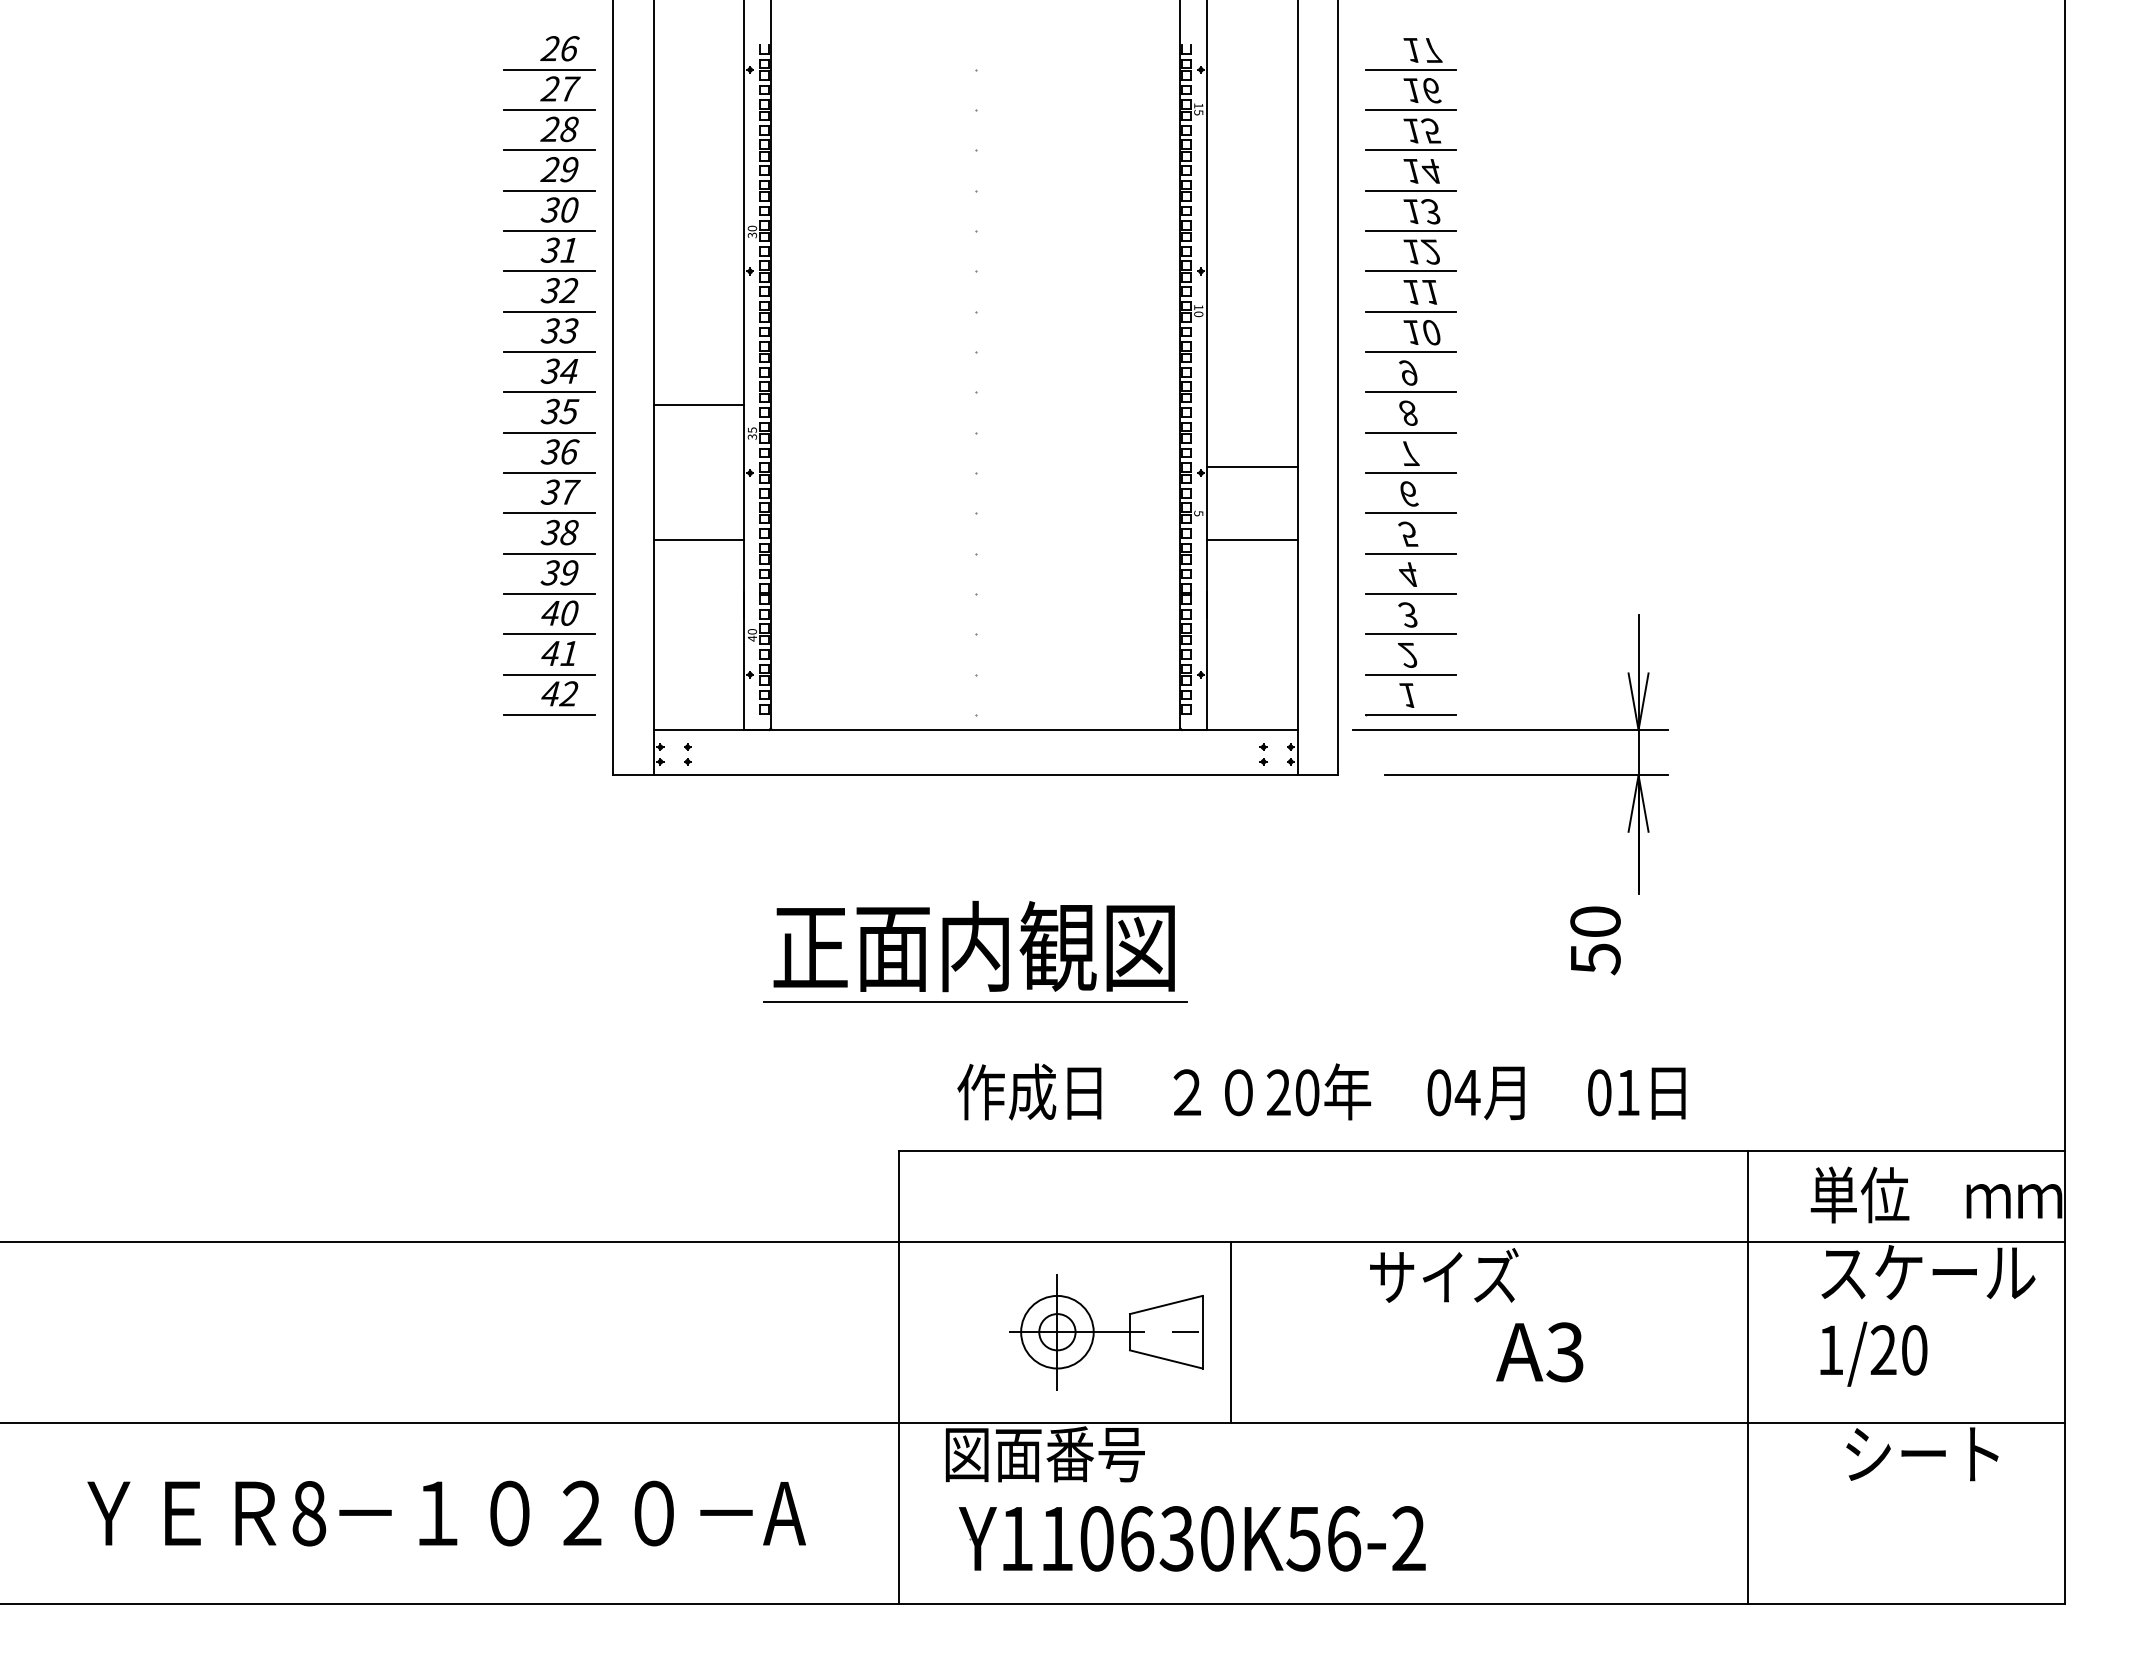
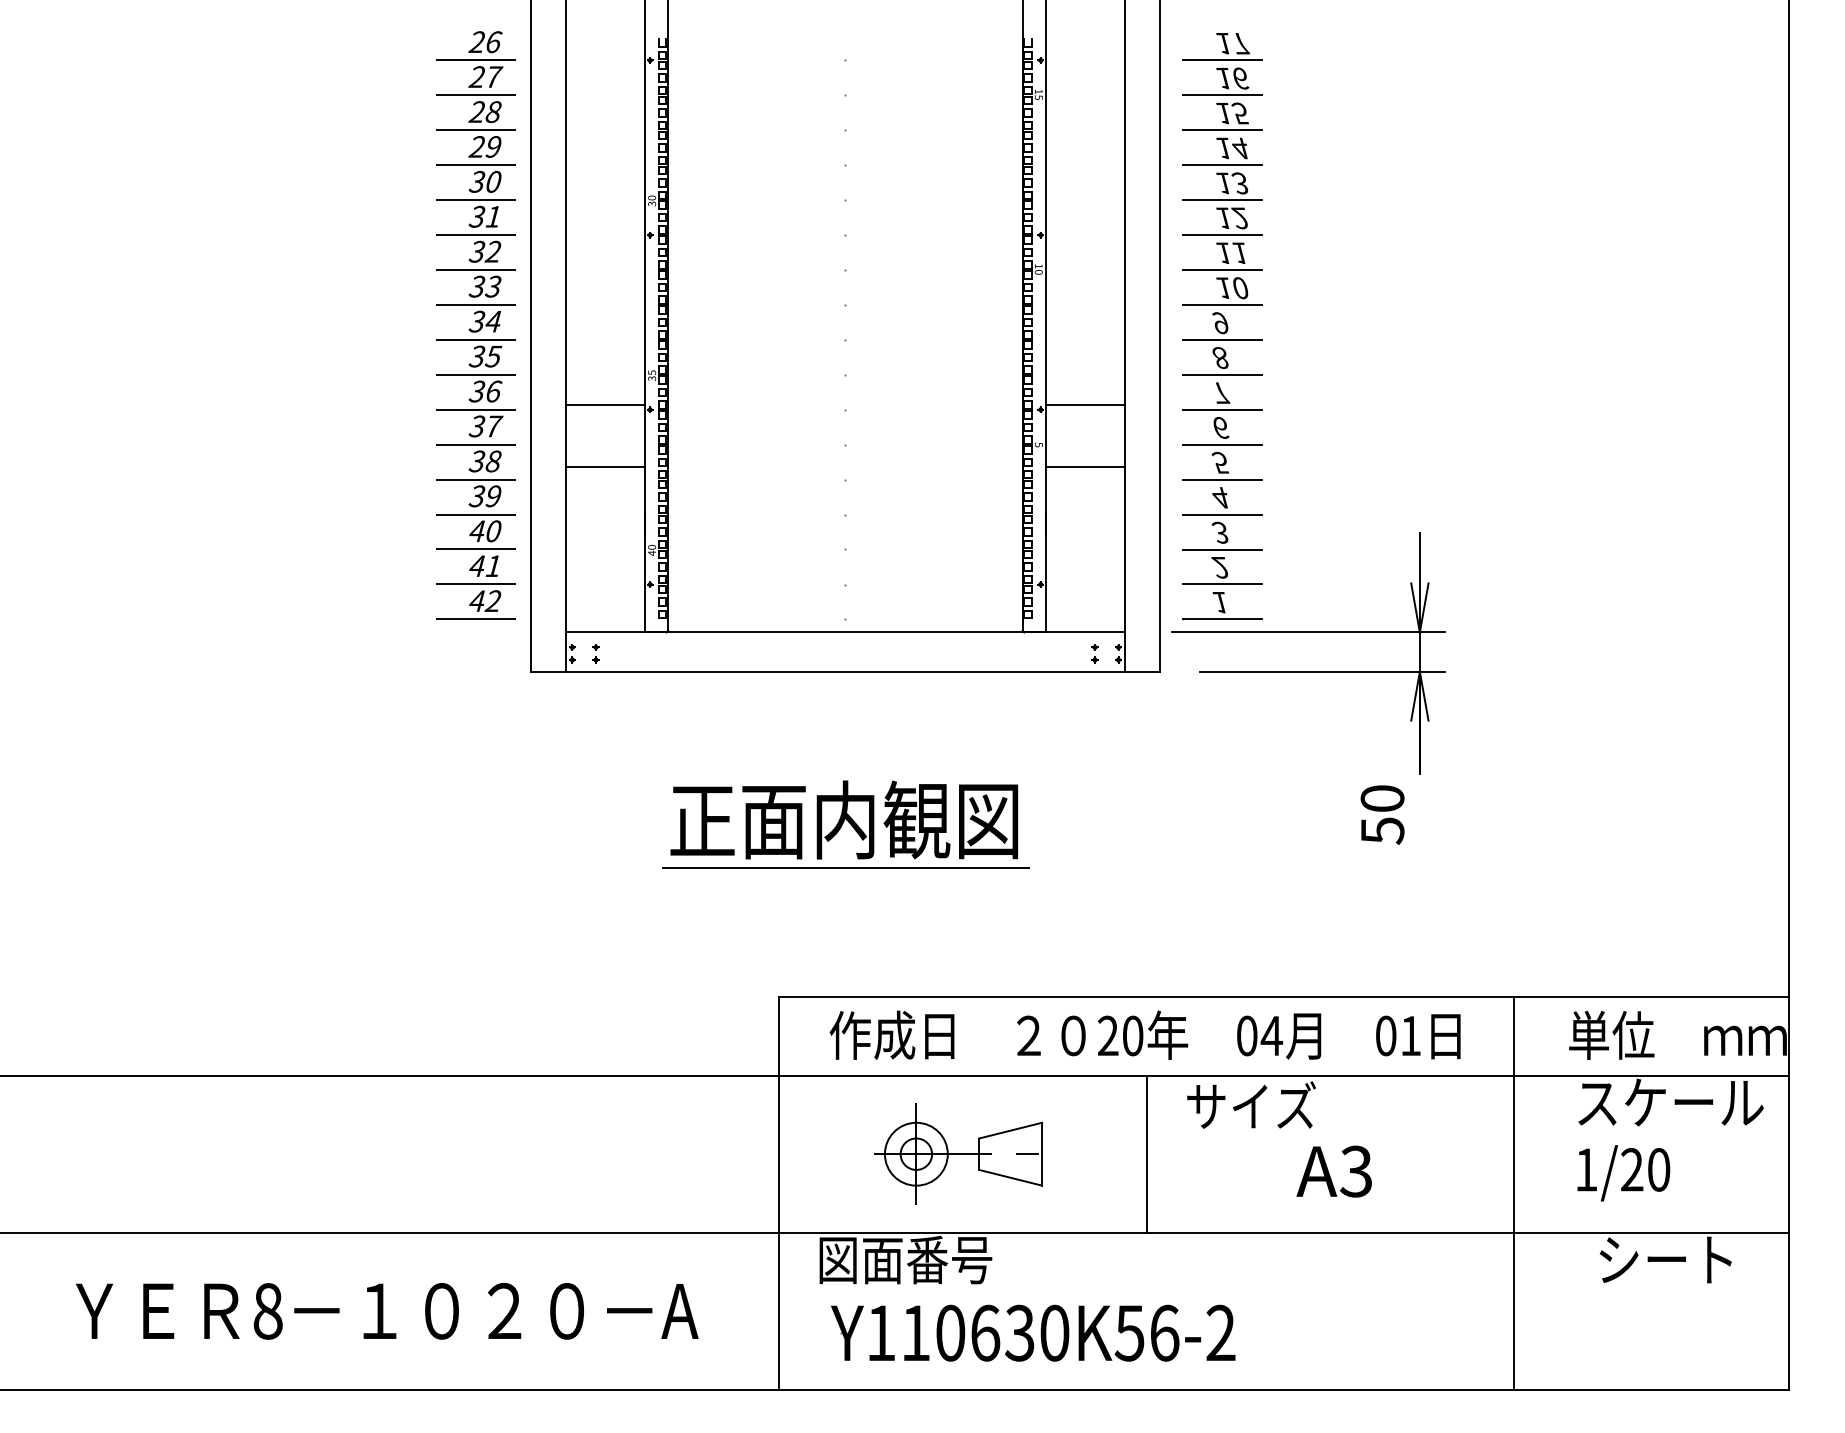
line: (698, 404) -> (605, 404), moved
text: (1321, 1091) -> (1145, 1034), moved
line: (1230, 1331) -> (1146, 1153), moved

